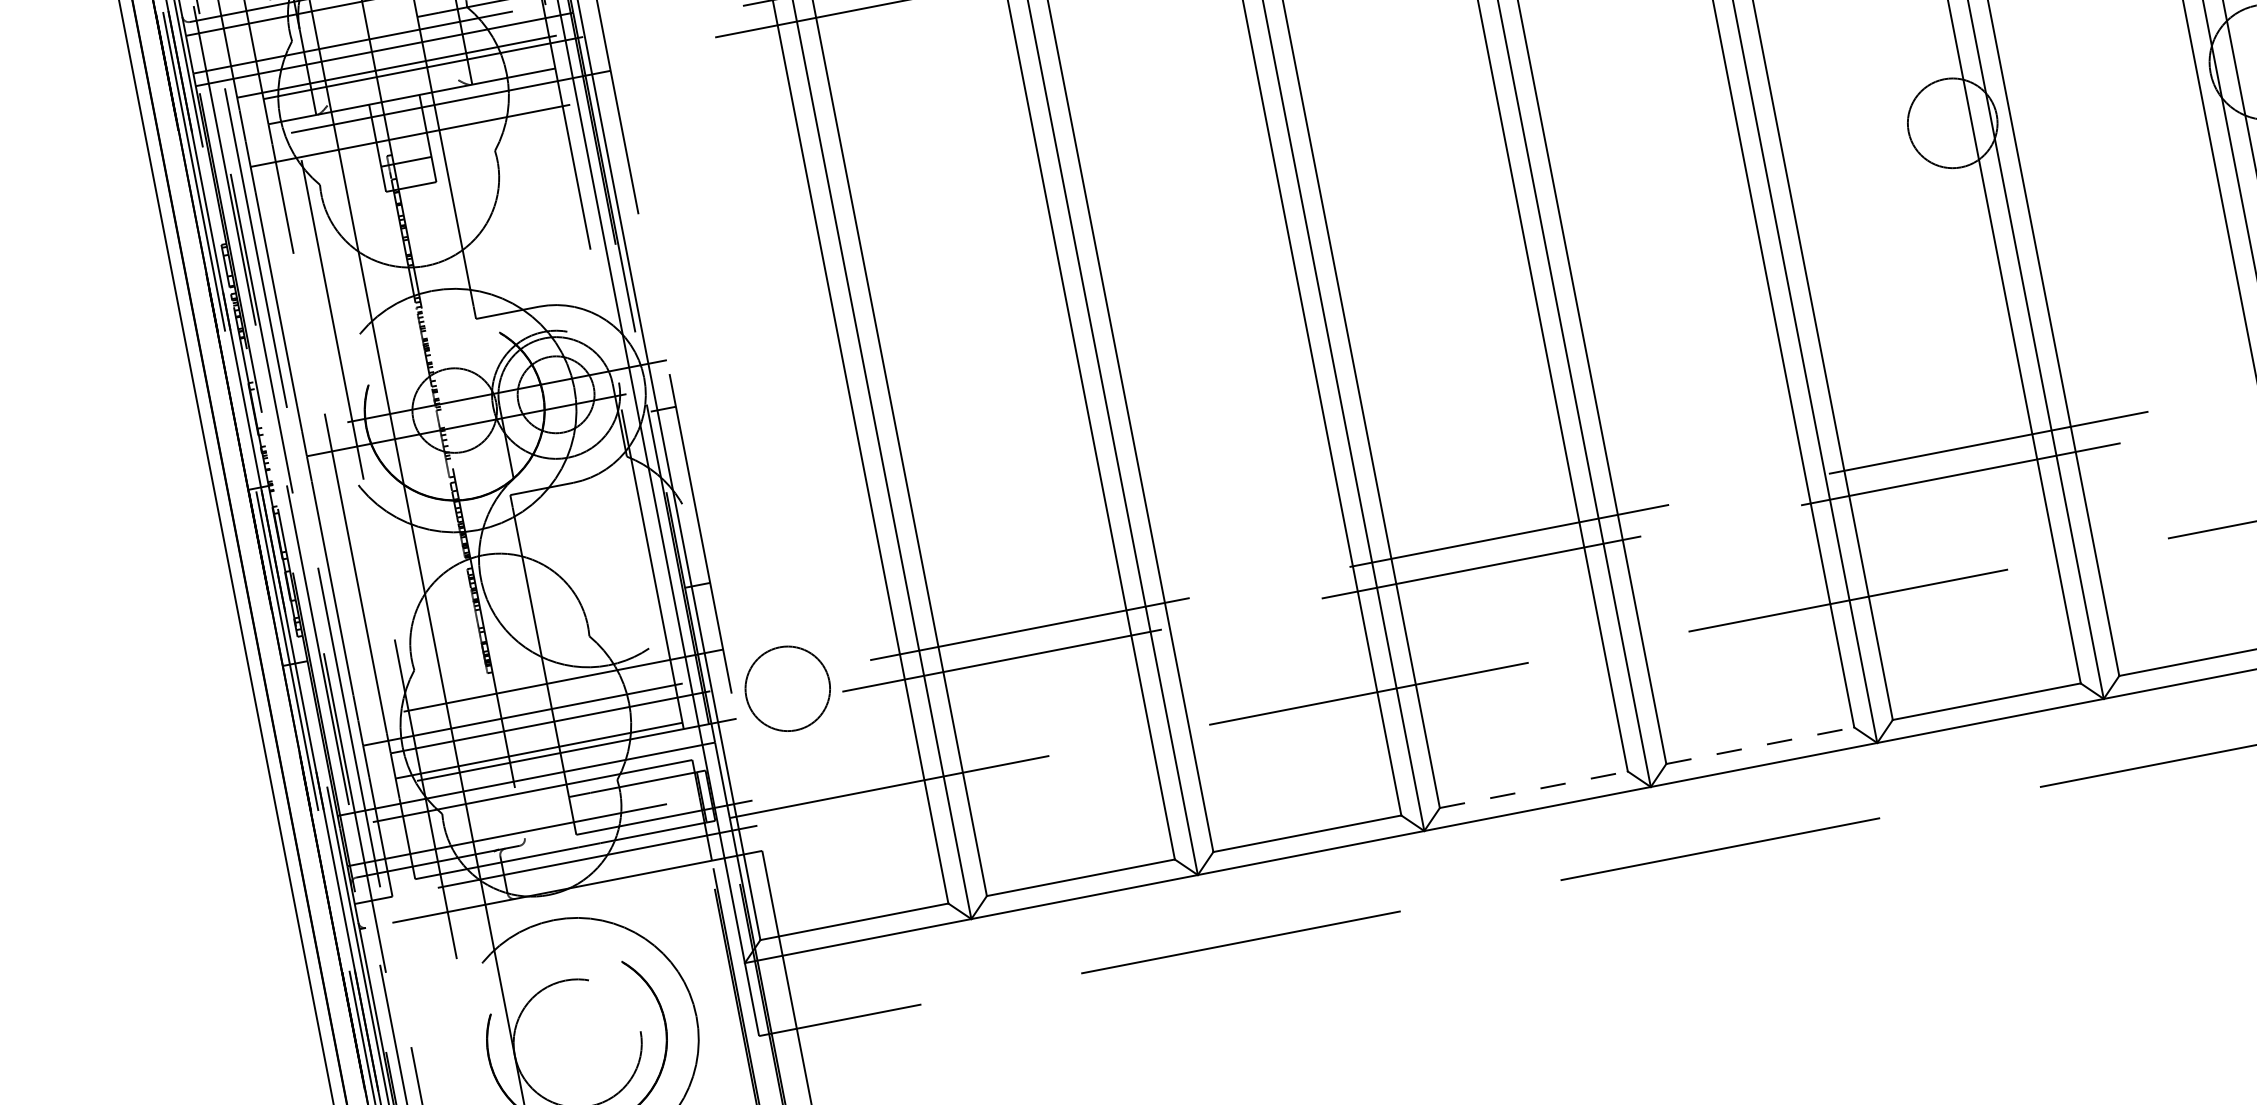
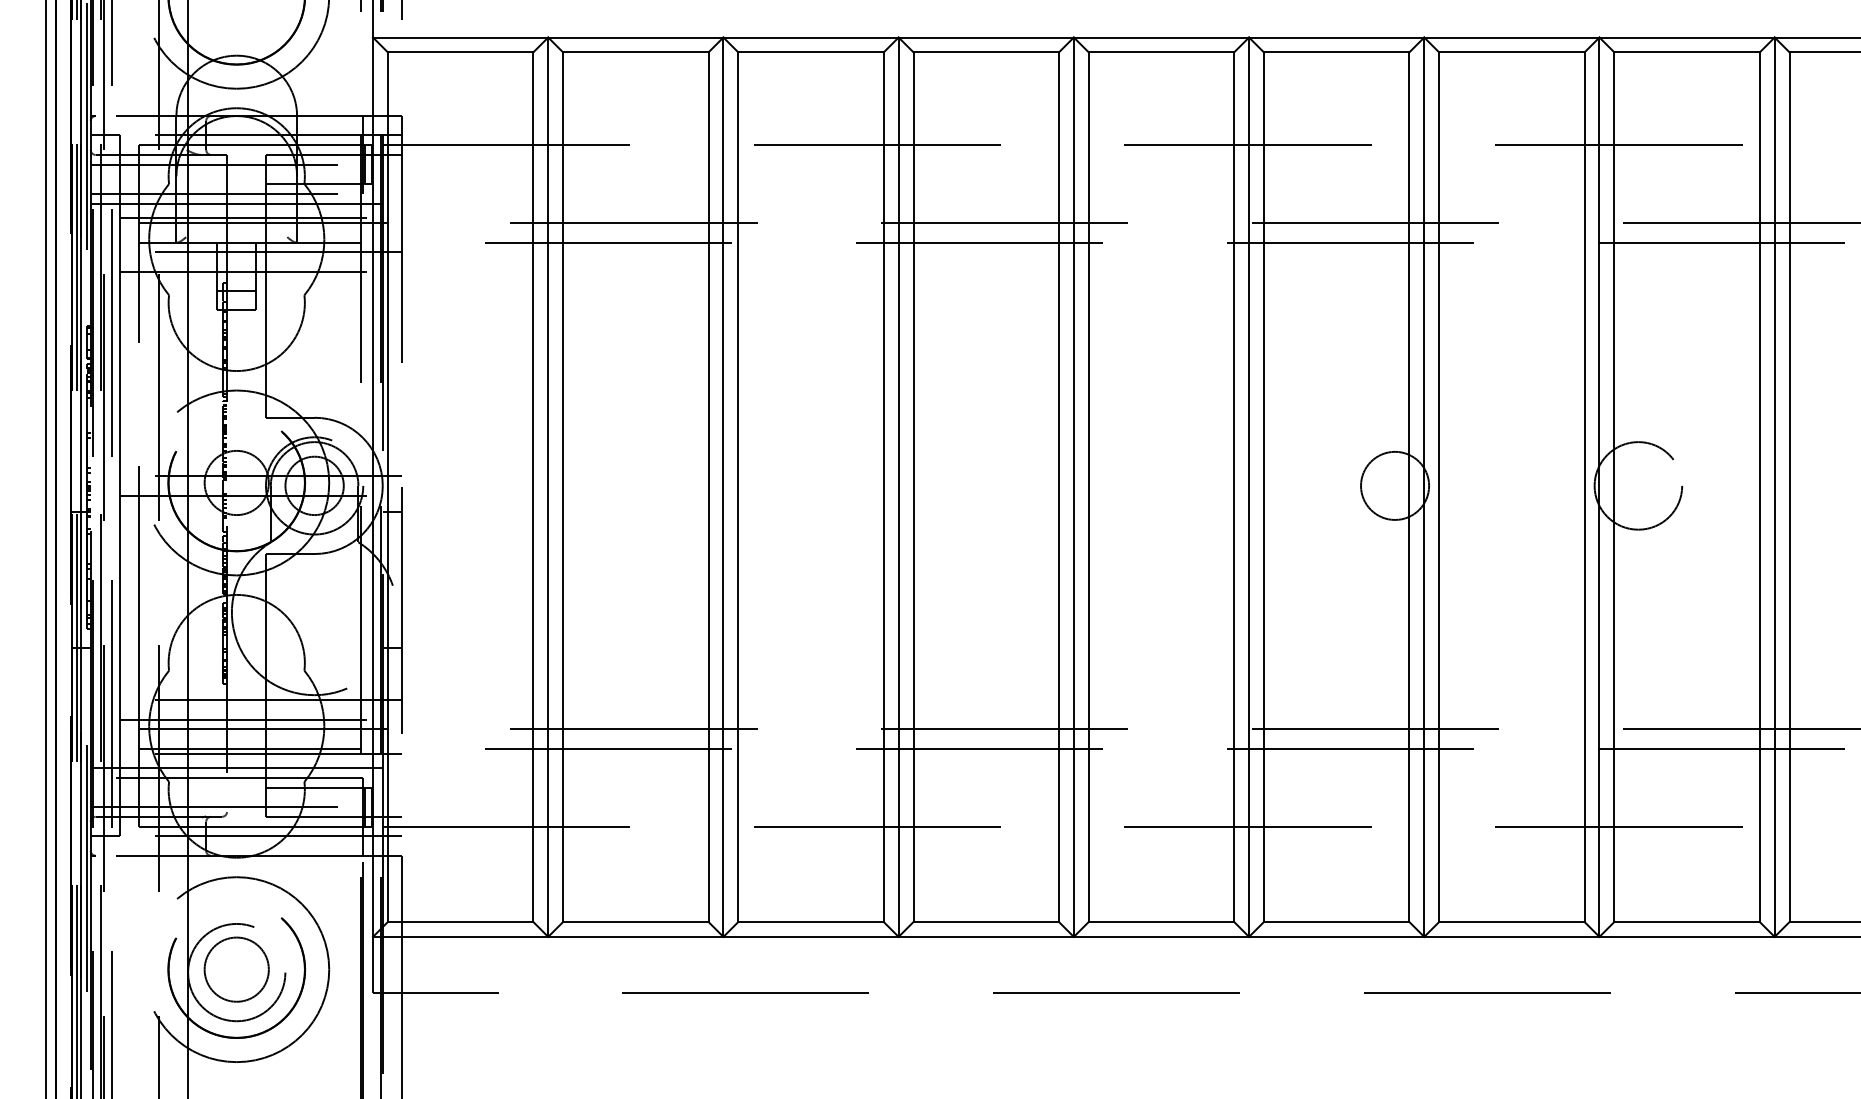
circle: (787, 688) -> (236, 969), moved
line: (1760, 745) -> (1161, 921), dashed -> solid
line: (1534, 789) -> (986, 921), dashed -> solid

